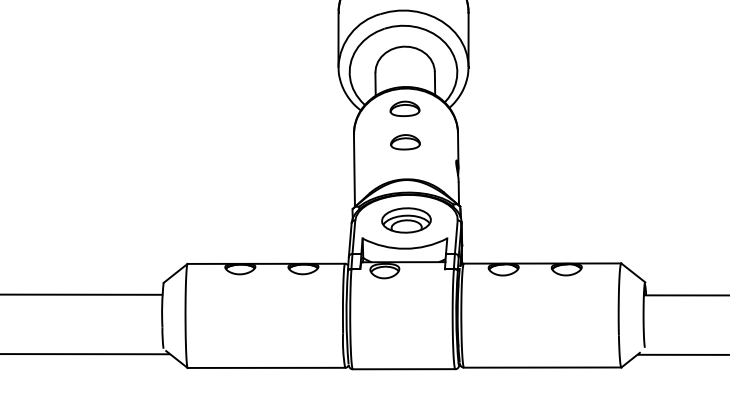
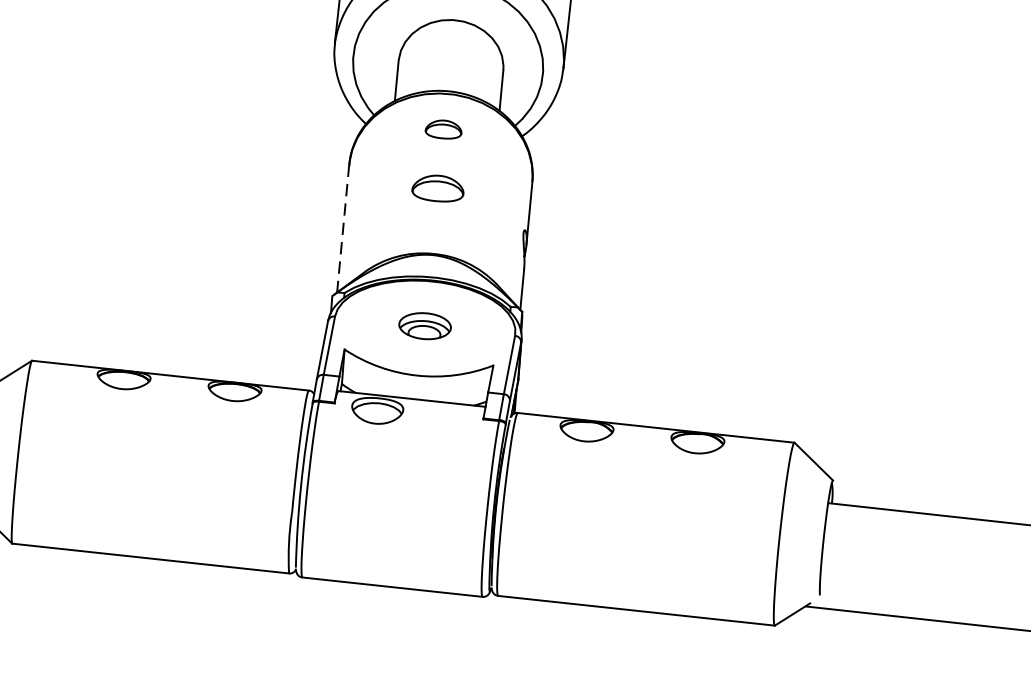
part: (404, 108) -> (443, 128), size x0.7
line: (354, 171) -> (343, 230), solid -> dashed
part: (406, 220) -> (425, 326), size x0.6

